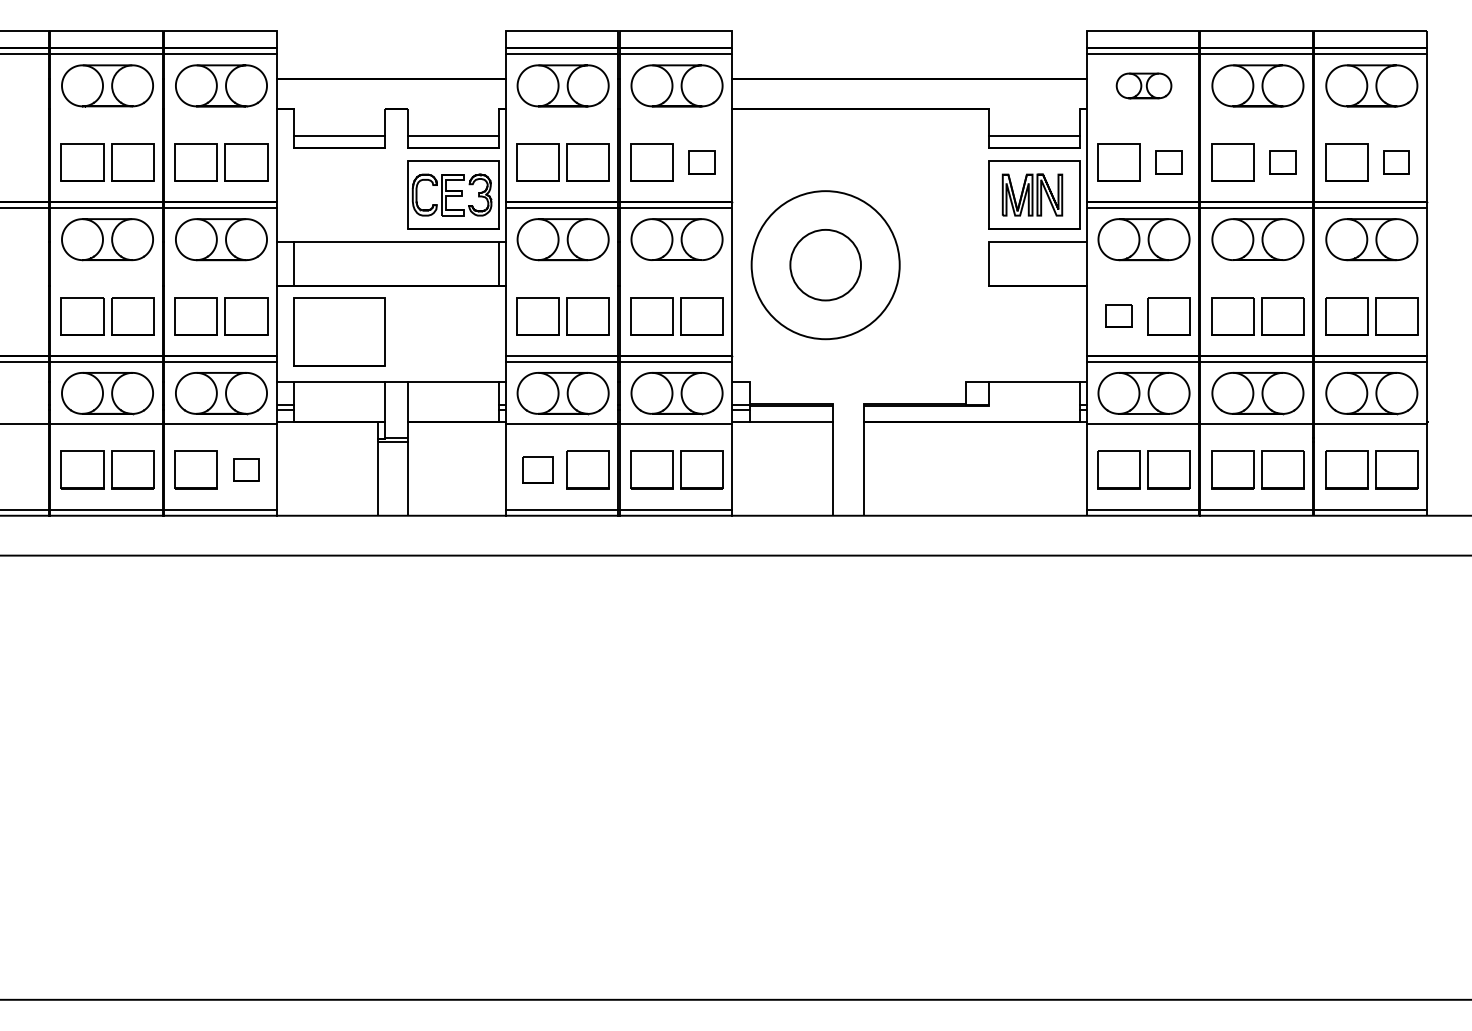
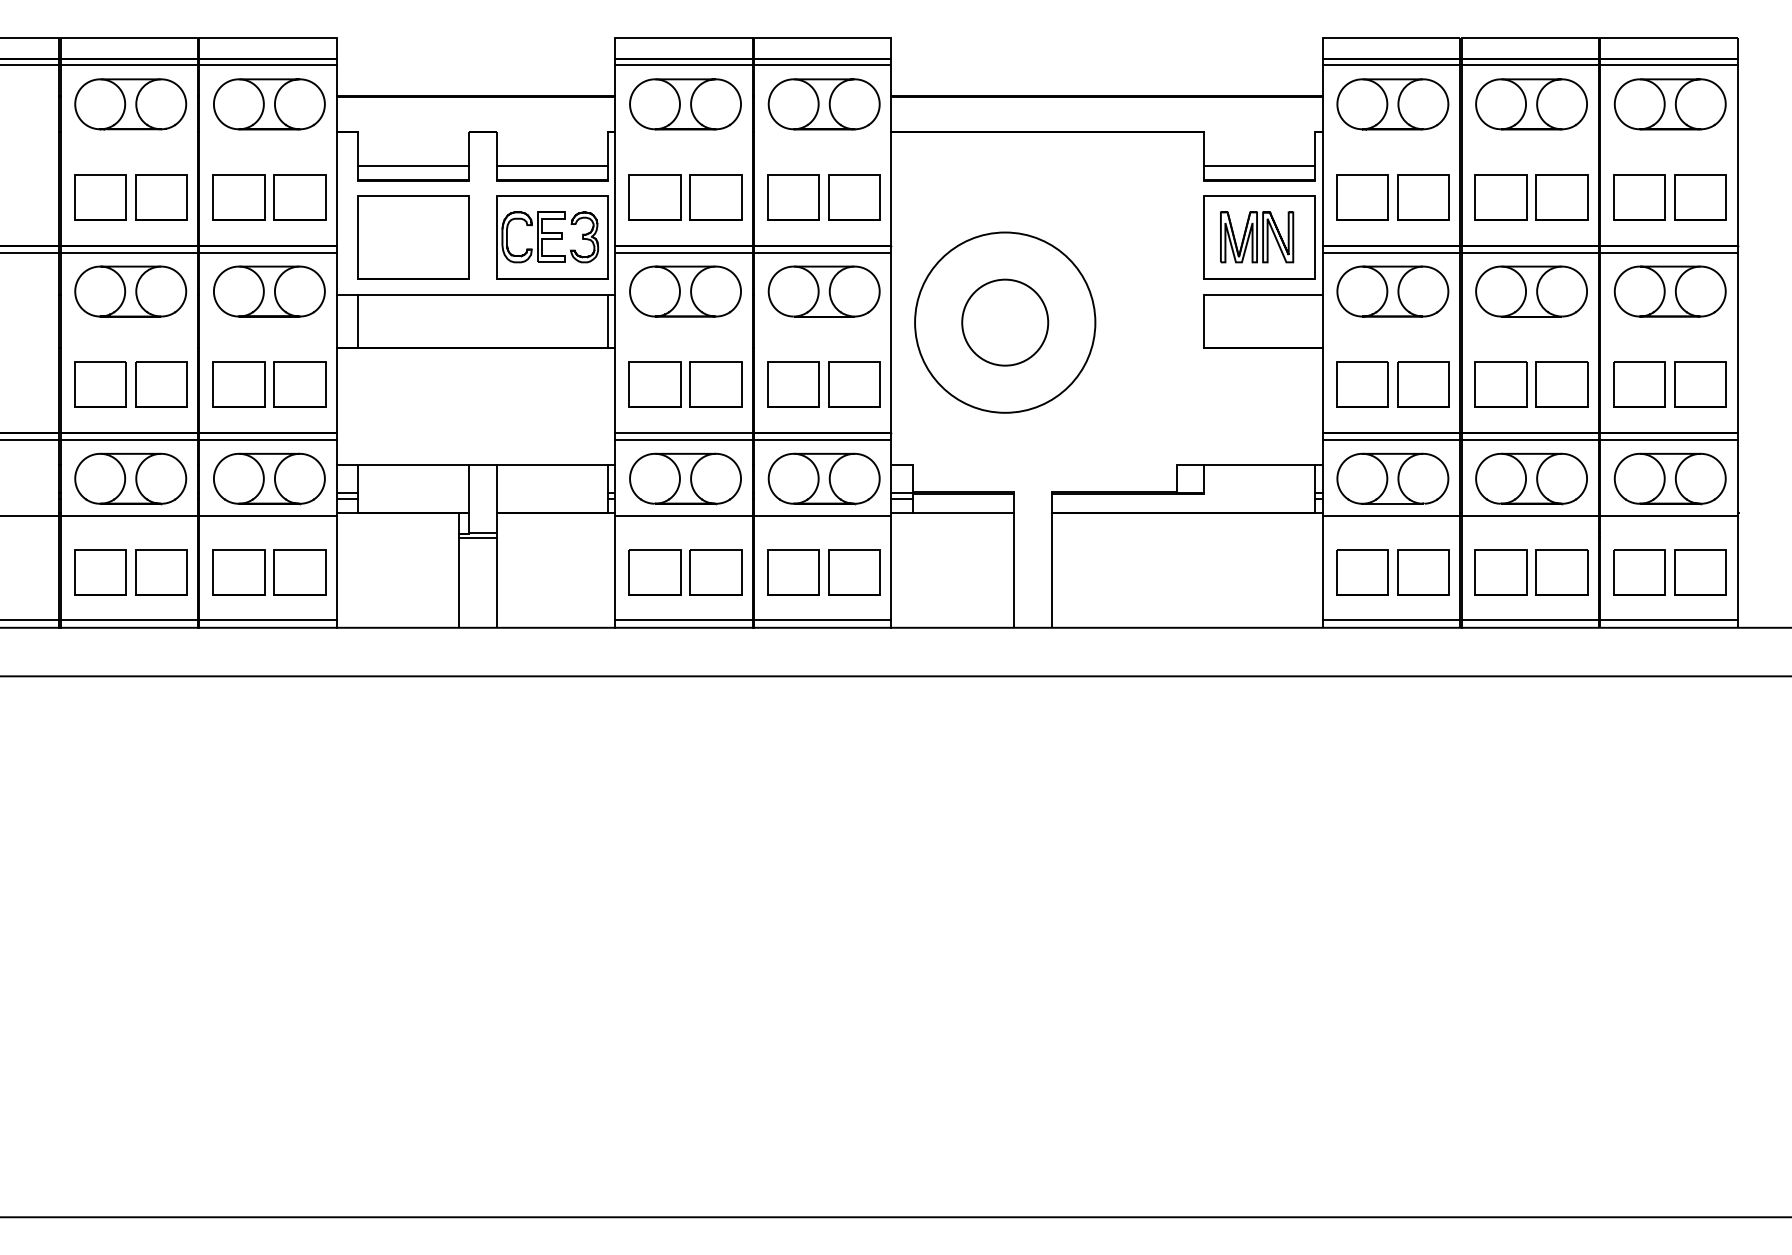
part: (1143, 86) -> (1392, 104), size x1.67
part: (701, 162) -> (854, 197), size x1.67
part: (1169, 162) -> (1423, 197), size x1.67
part: (1282, 162) -> (1561, 197), size x1.67
part: (1396, 162) -> (1700, 197), size x1.67
part: (1119, 315) -> (1362, 384), size x1.67
part: (339, 332) -> (413, 237), moved
part: (246, 470) -> (299, 572), size x1.67
part: (537, 470) -> (654, 572), size x1.43

